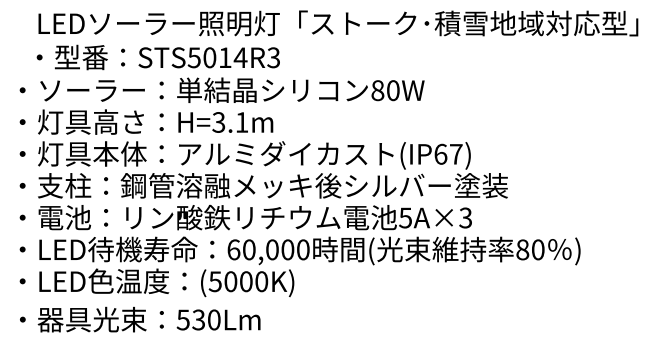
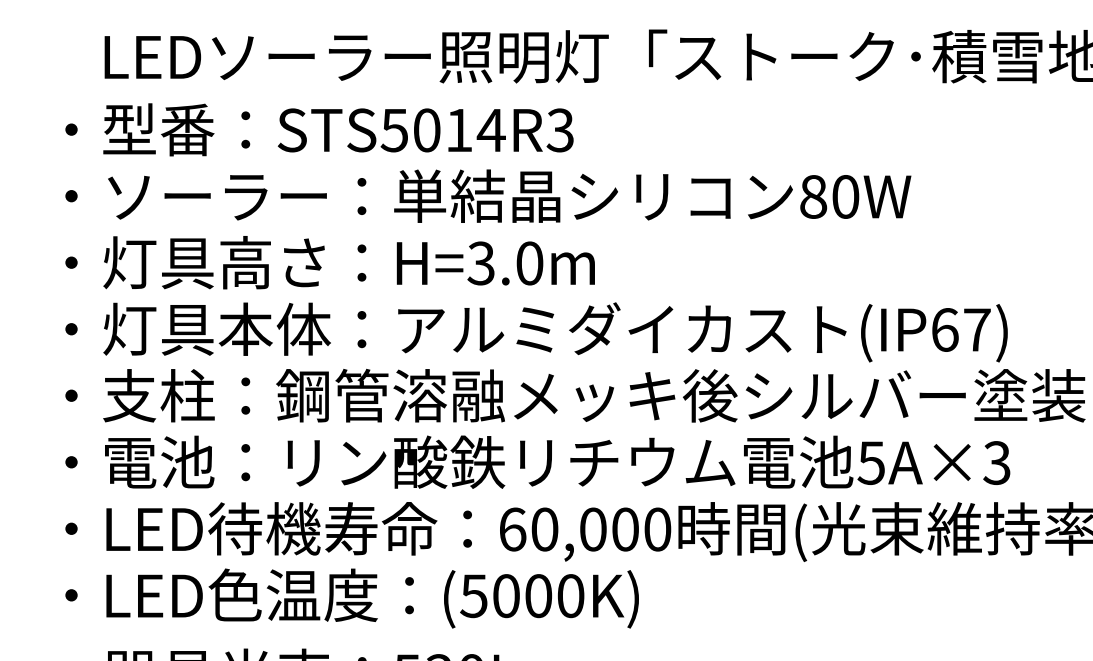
text: (157, 57) -> (317, 129), moved
text: (241, 122) -> (528, 263), H=3.1m -> H=3.0m

